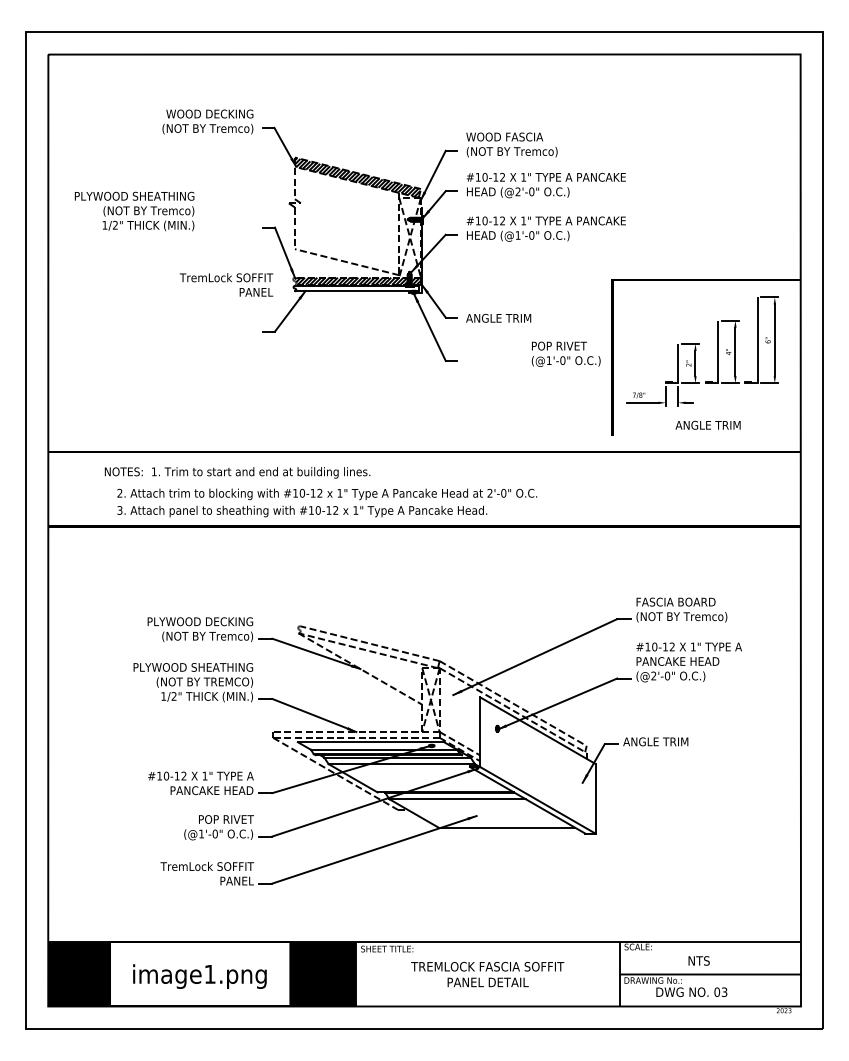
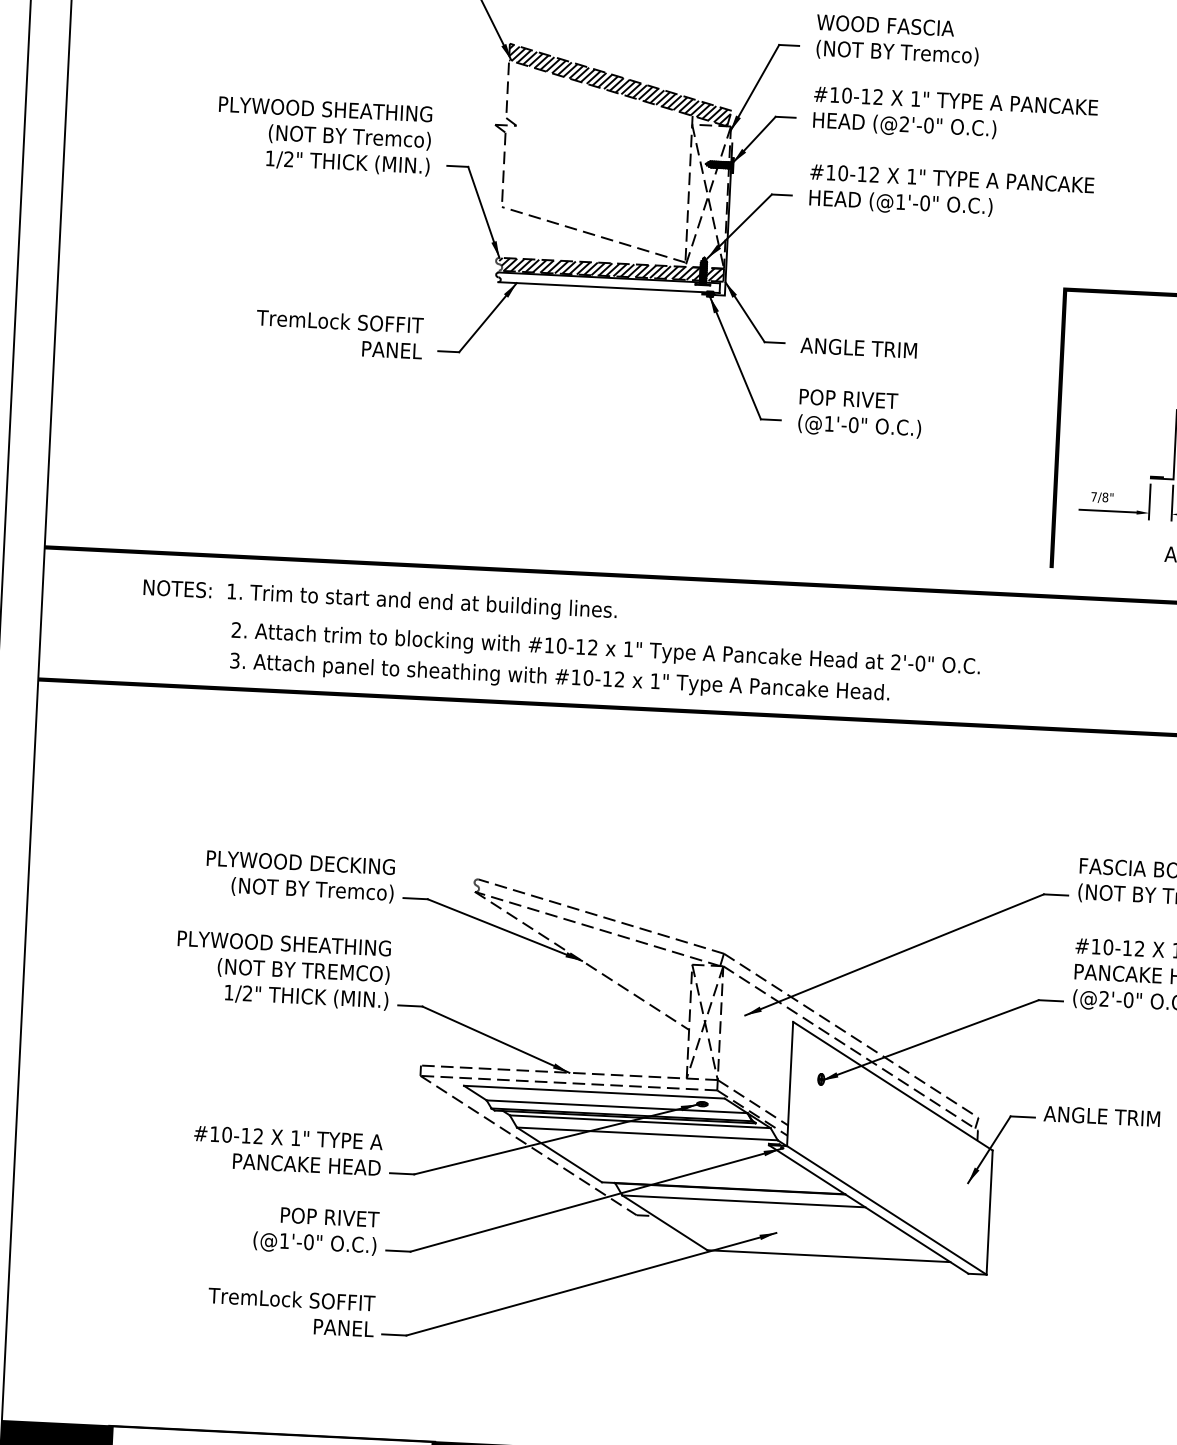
text: (134, 211) -> (324, 136), moved
text: (226, 284) -> (339, 333), moved
text: (565, 353) -> (859, 412), moved
text: (327, 502) -> (605, 664), moved

